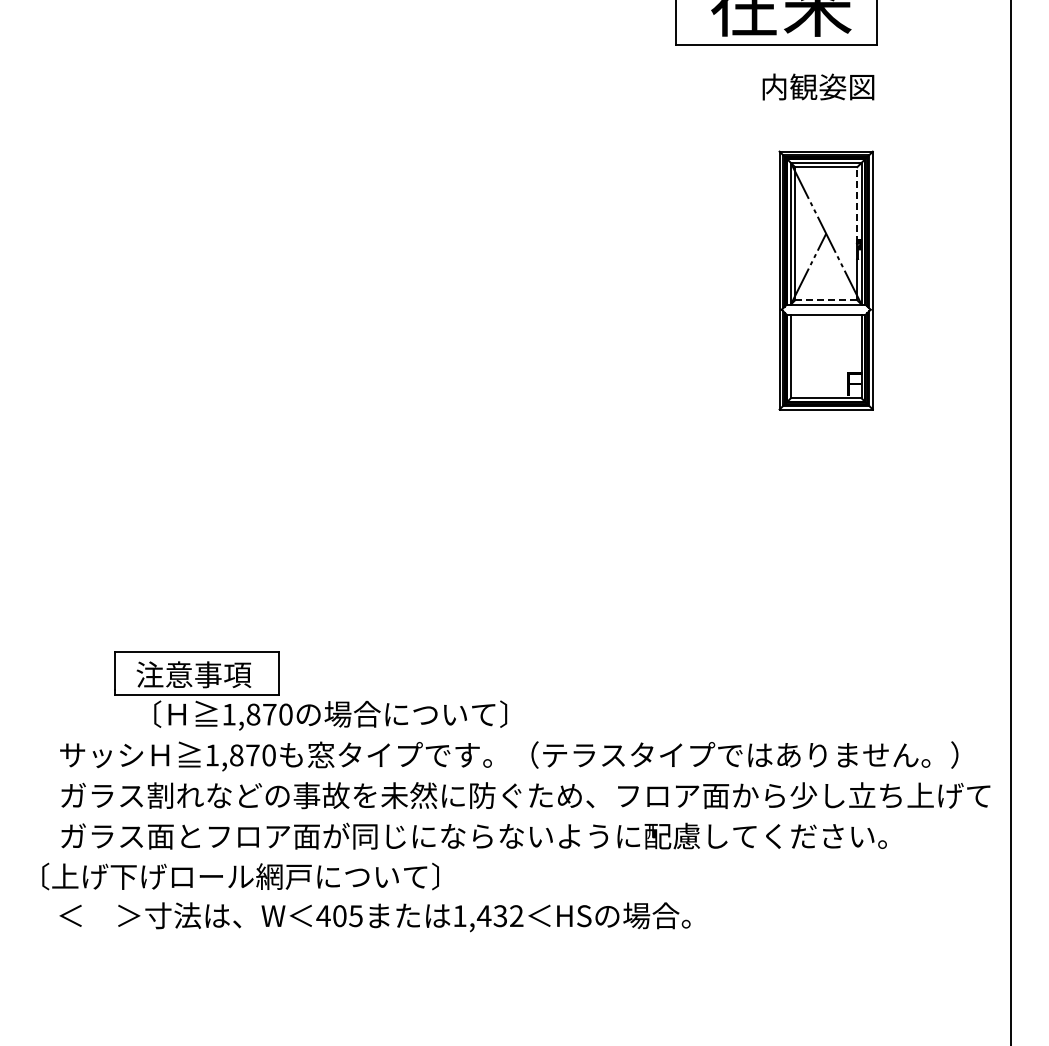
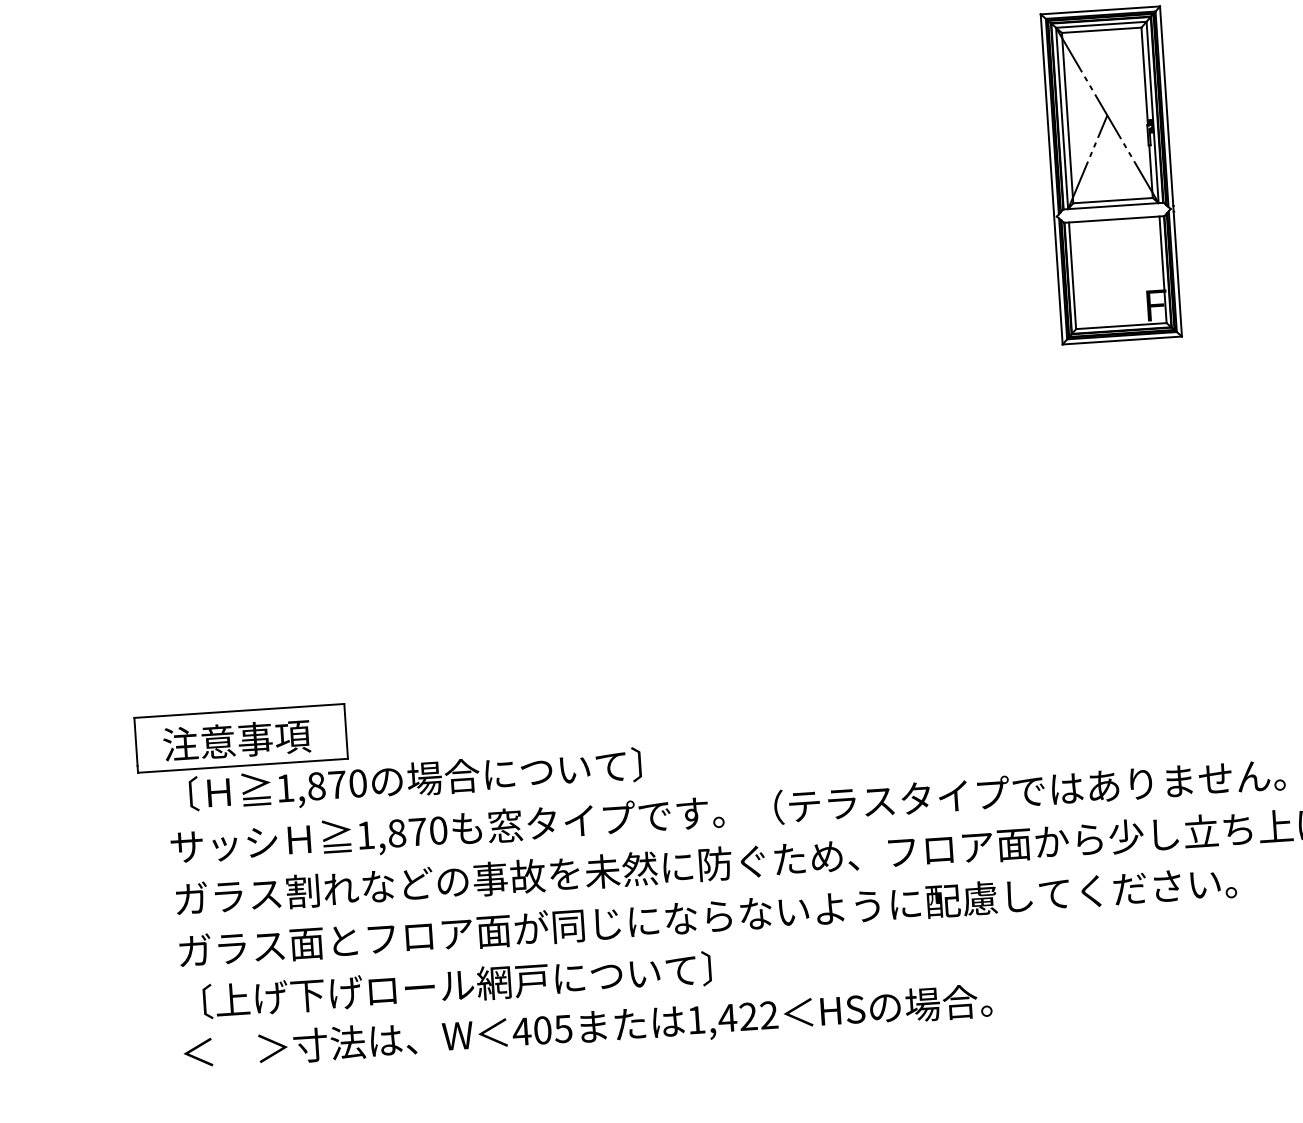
line: (857, 205) -> (1145, 76), dashed -> solid
line: (826, 300) -> (1113, 200), dashed -> solid
part: (310, 704) -> (388, 768), moved
text: (240, 876) -> (457, 985), moved
text: (500, 916) -> (748, 1017), 1,432 -> 1,422

